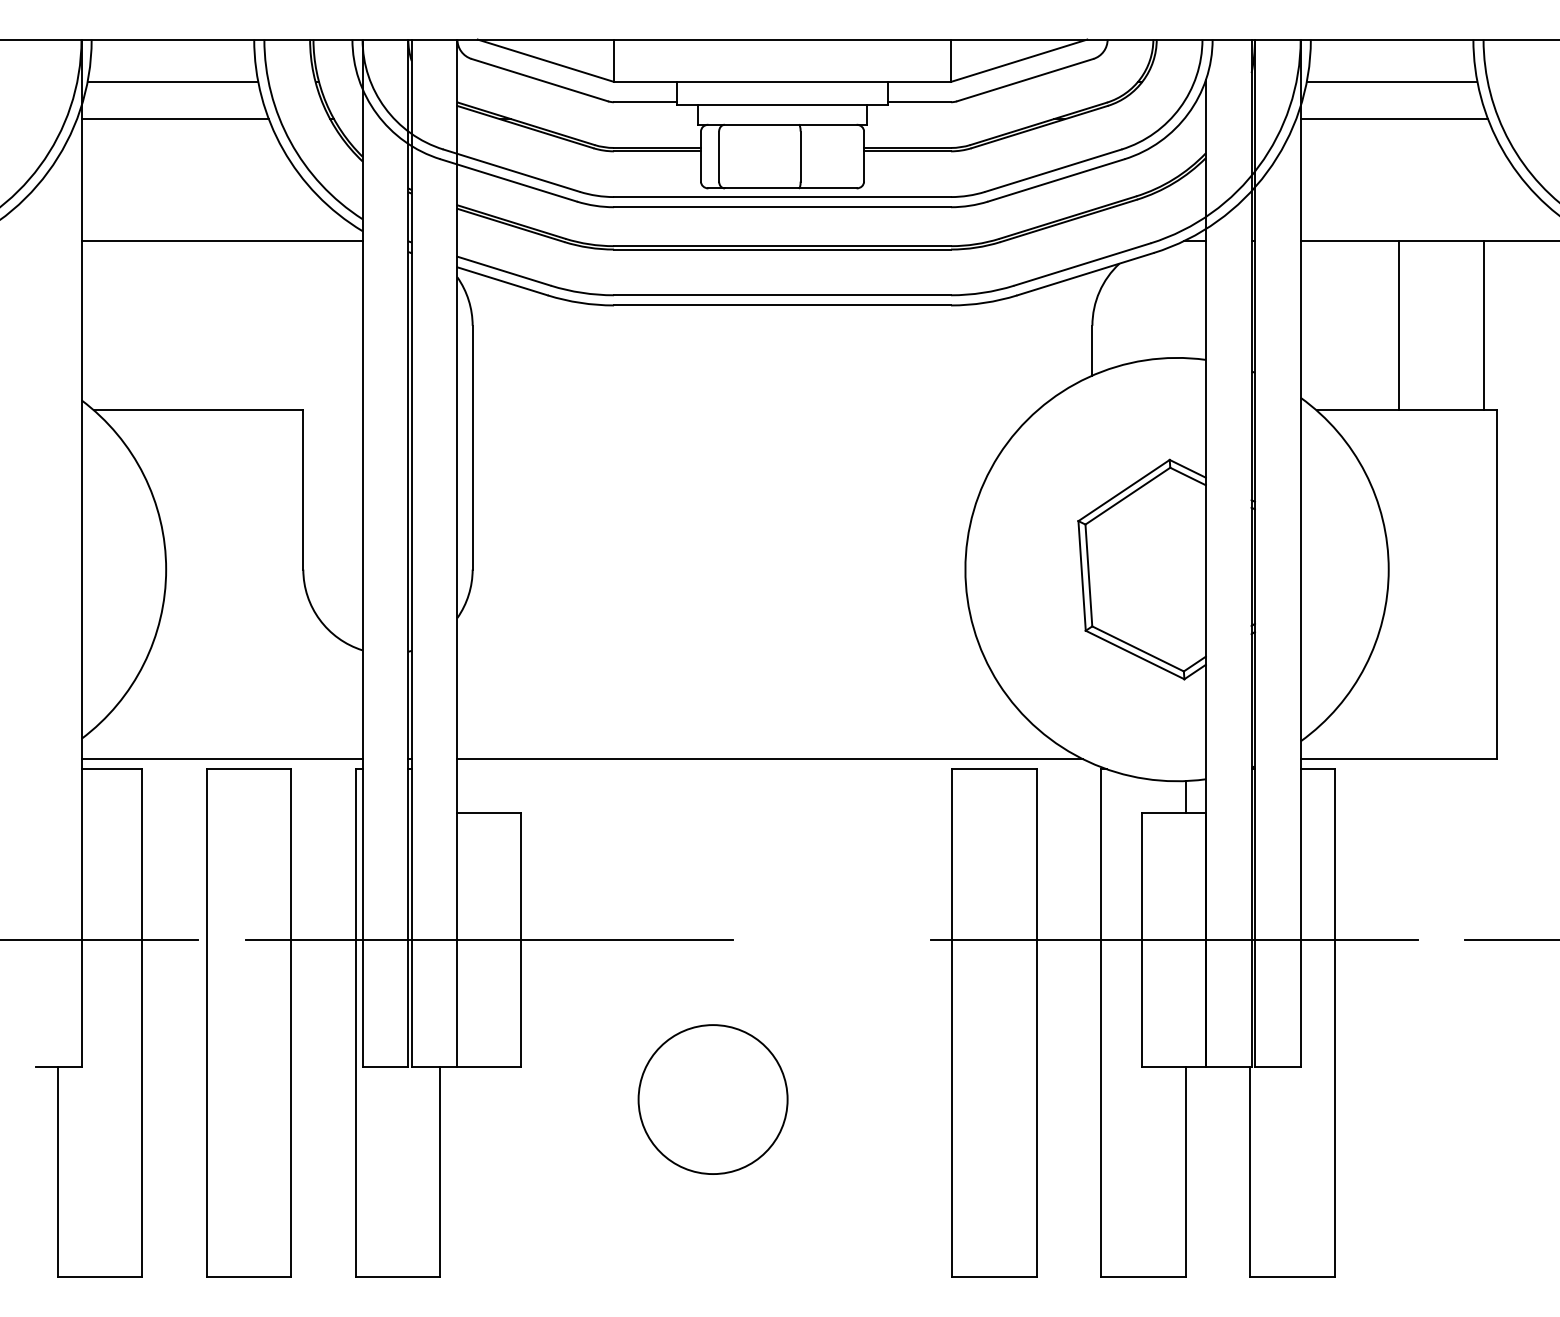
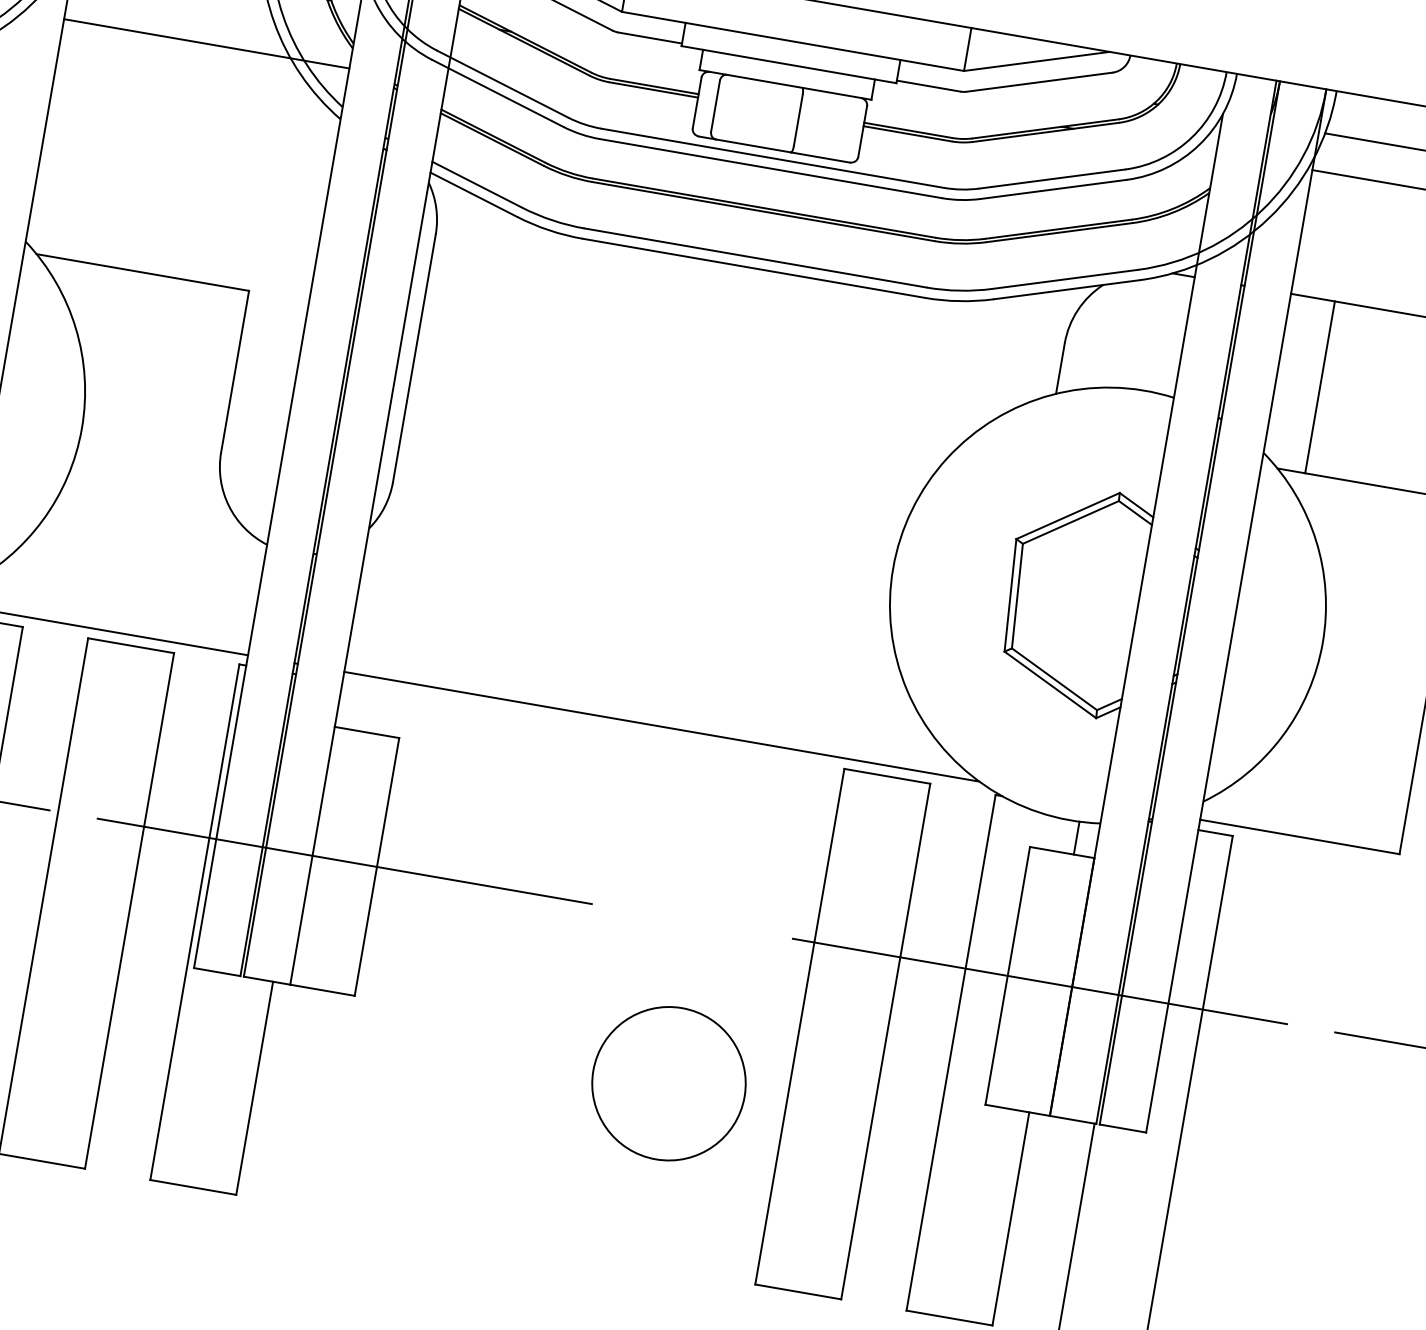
line: (221, 241) -> (206, 44), moved
line: (1398, 325) -> (1319, 387), moved
circle: (712, 1099) -> (668, 1083), moved

